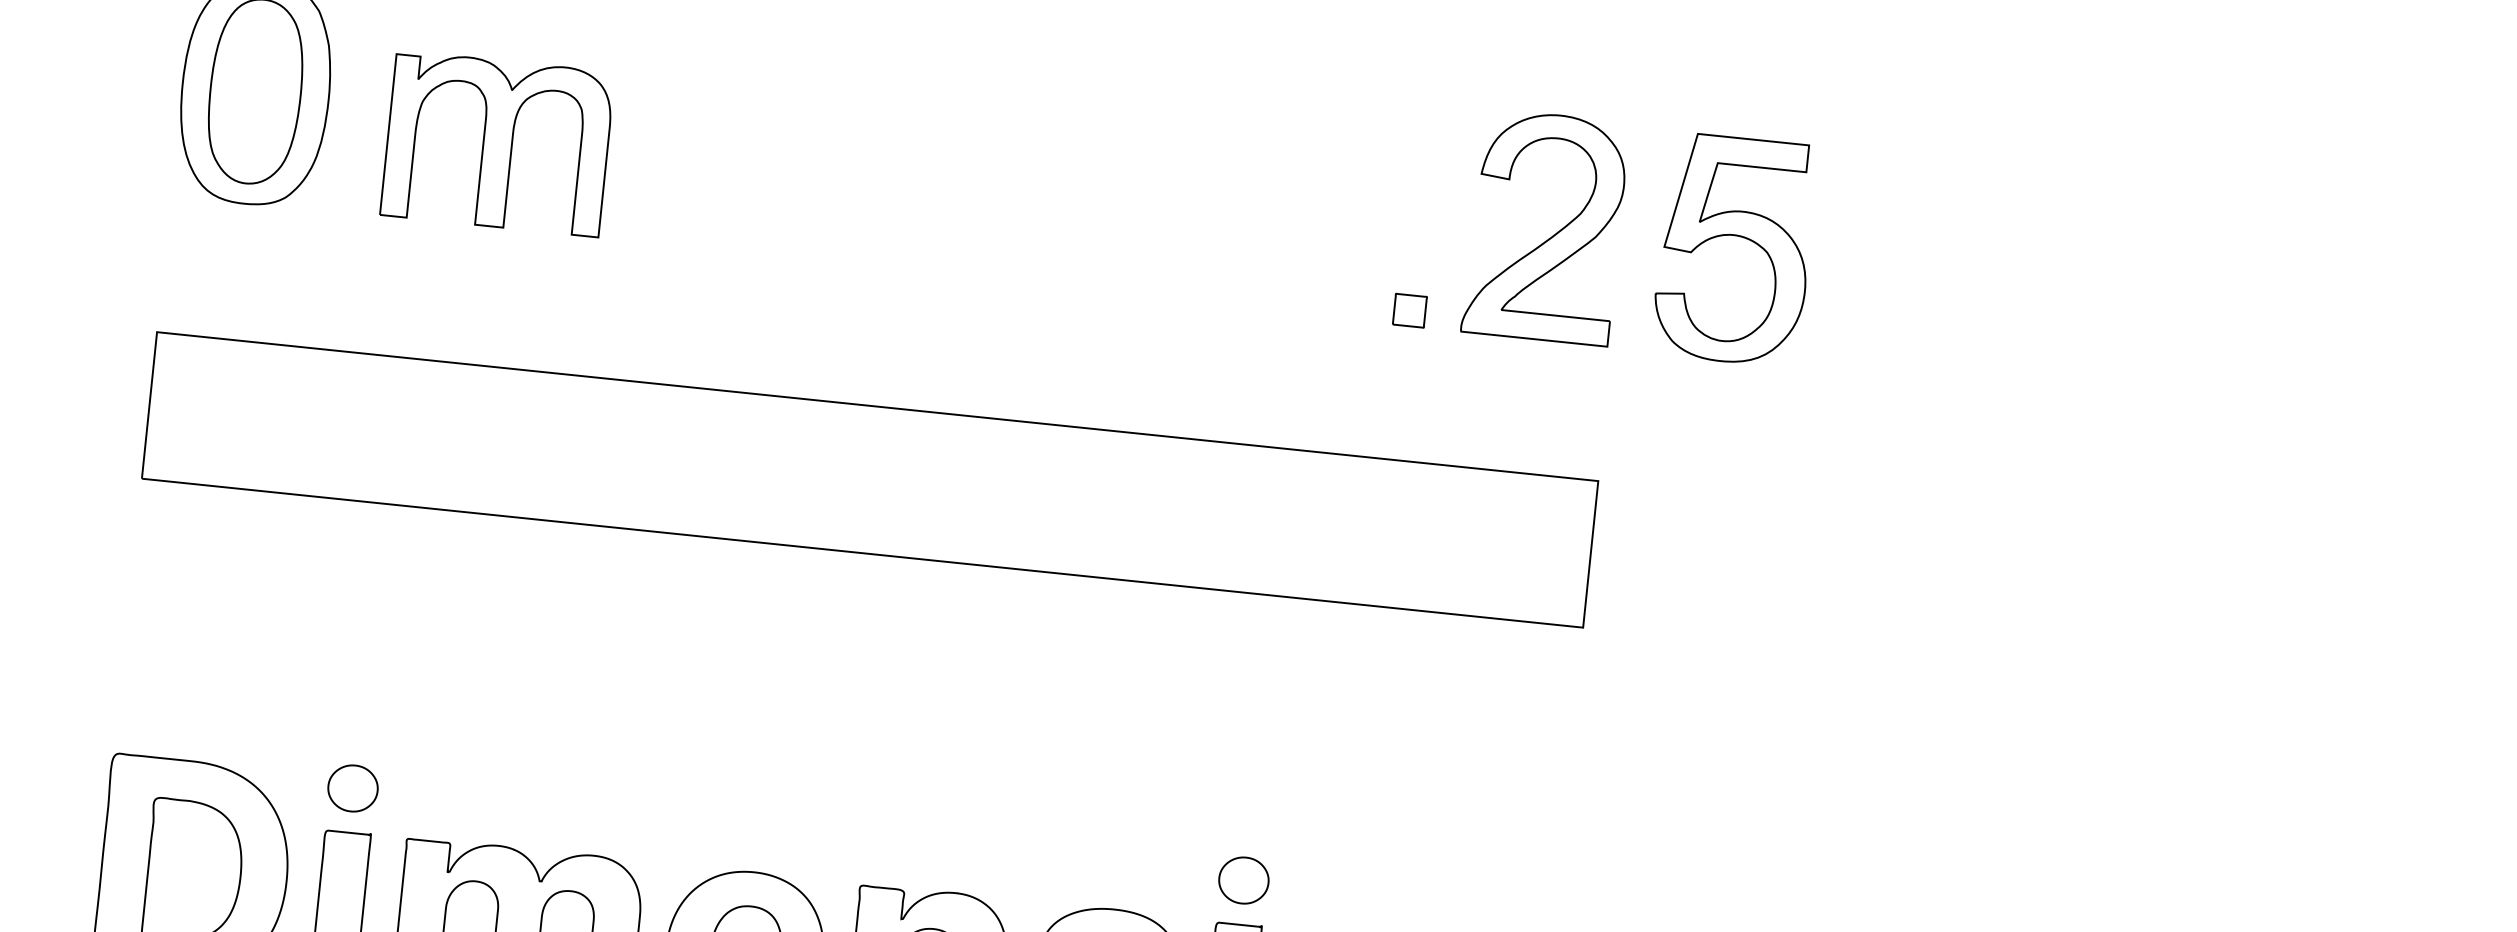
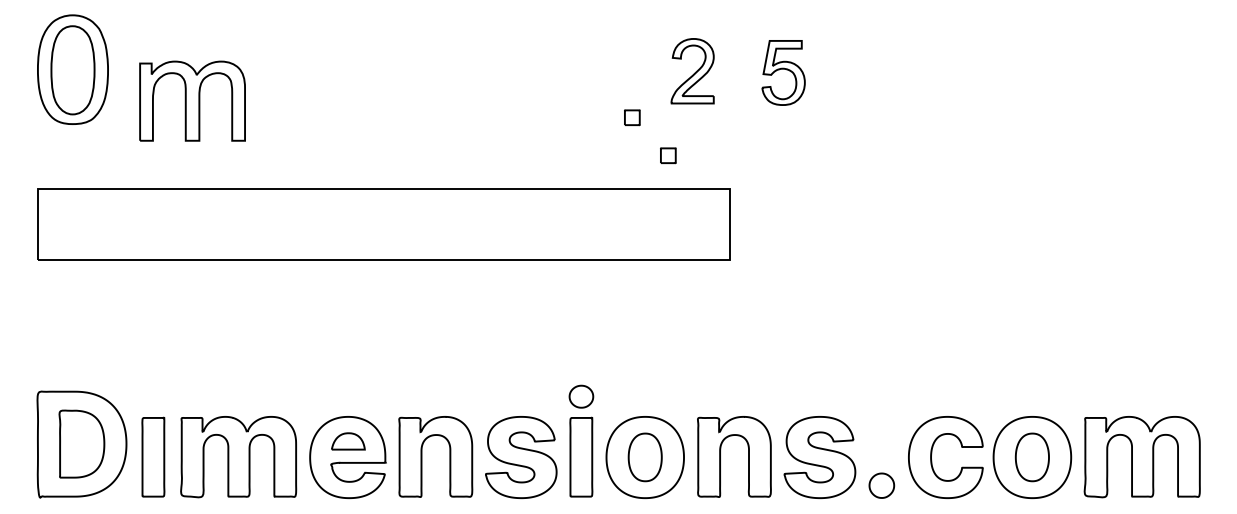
part: (497, 142) -> (192, 100), moved
part: (1545, 225) -> (692, 70), size x0.6
part: (1734, 249) -> (783, 72), size x0.6
part: (1477, 397) -> (668, 155), added
part: (353, 788) -> (153, 396), removed

